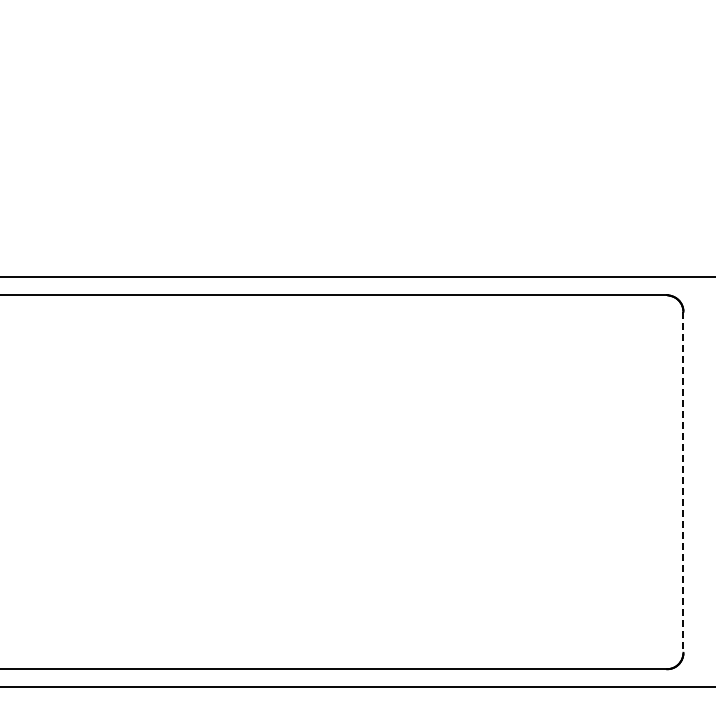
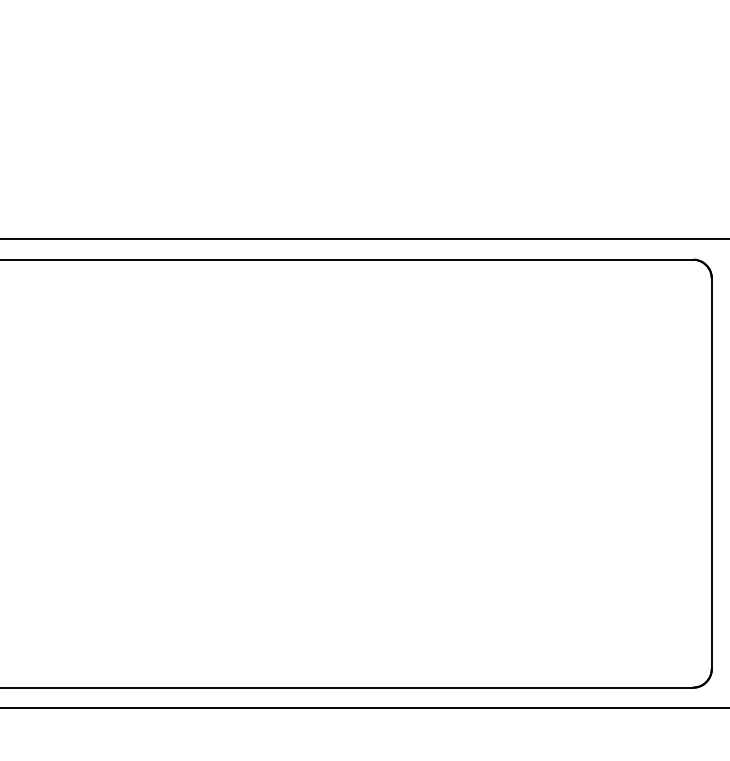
line: (683, 482) -> (711, 473), dashed -> solid

